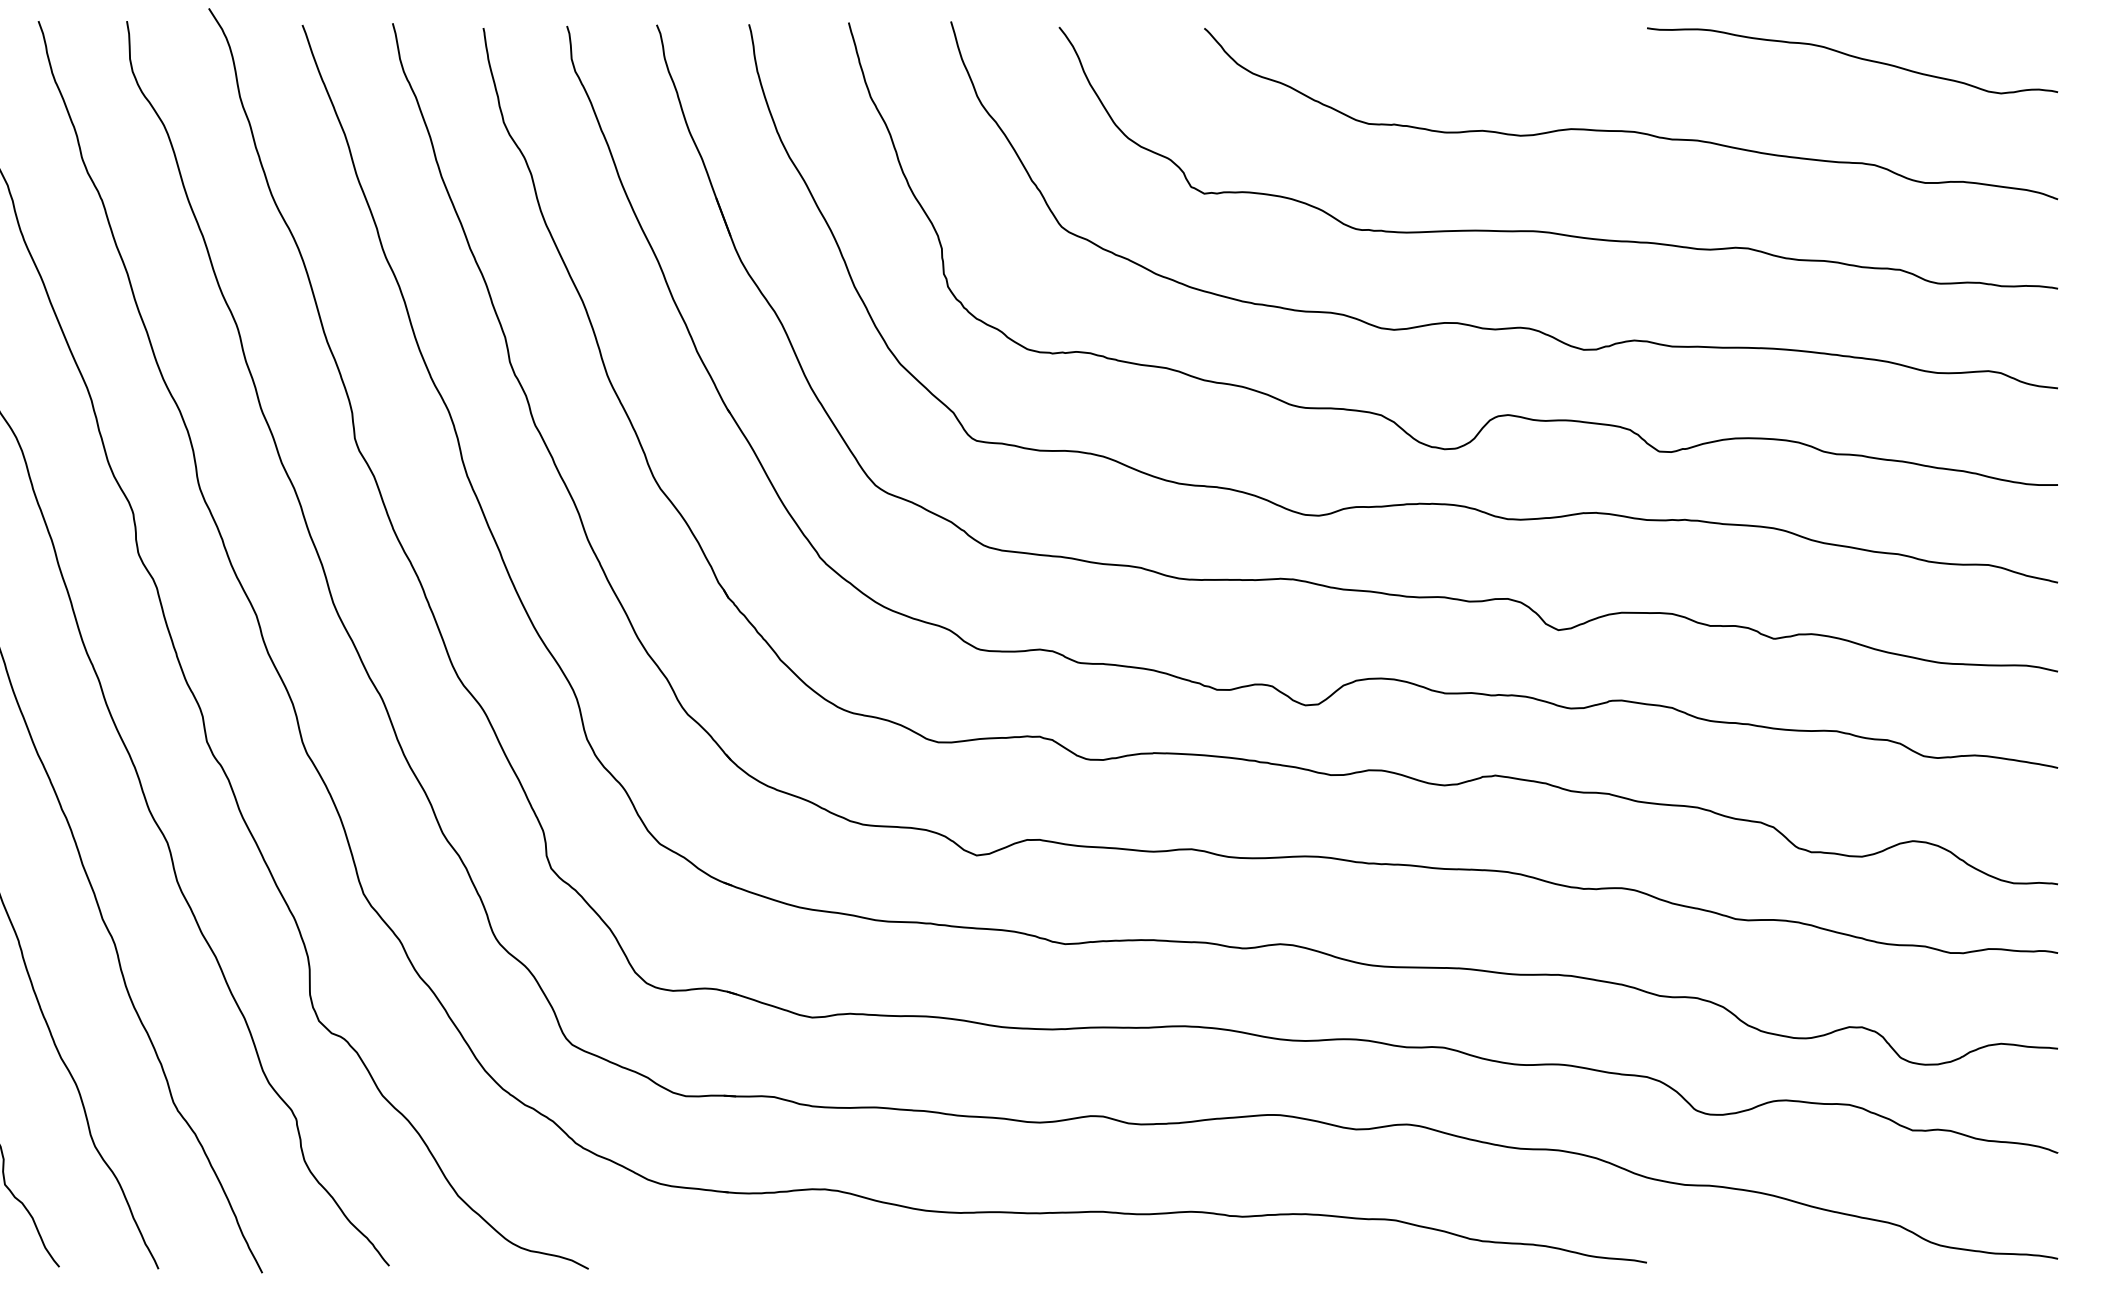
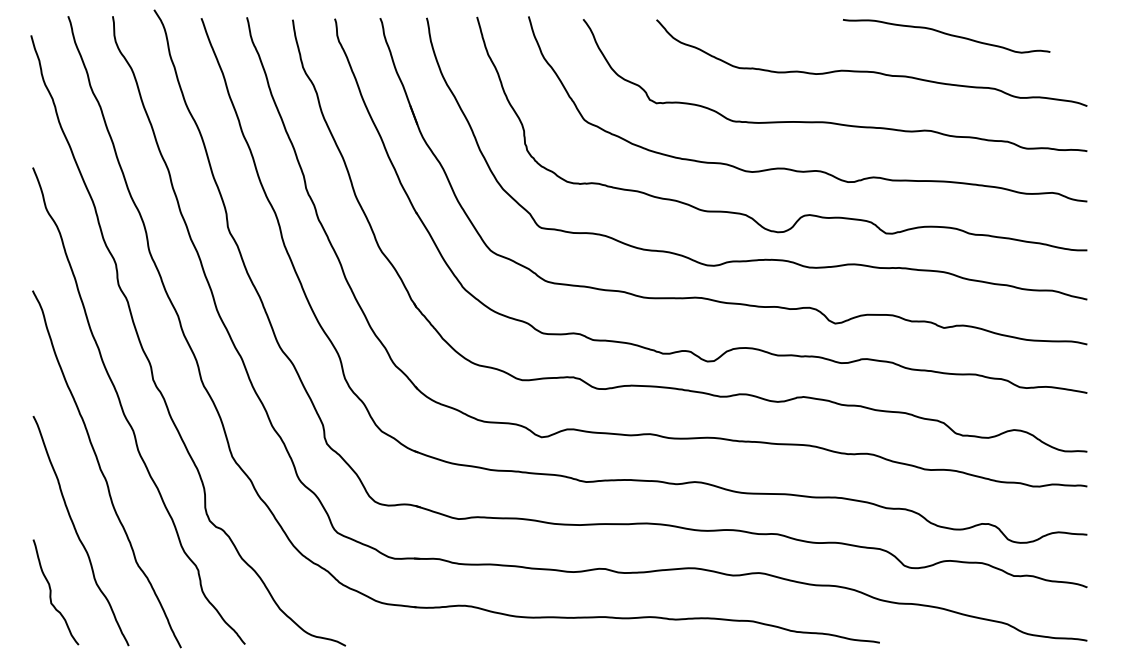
curve: (1854, 59) -> (947, 35), moved

